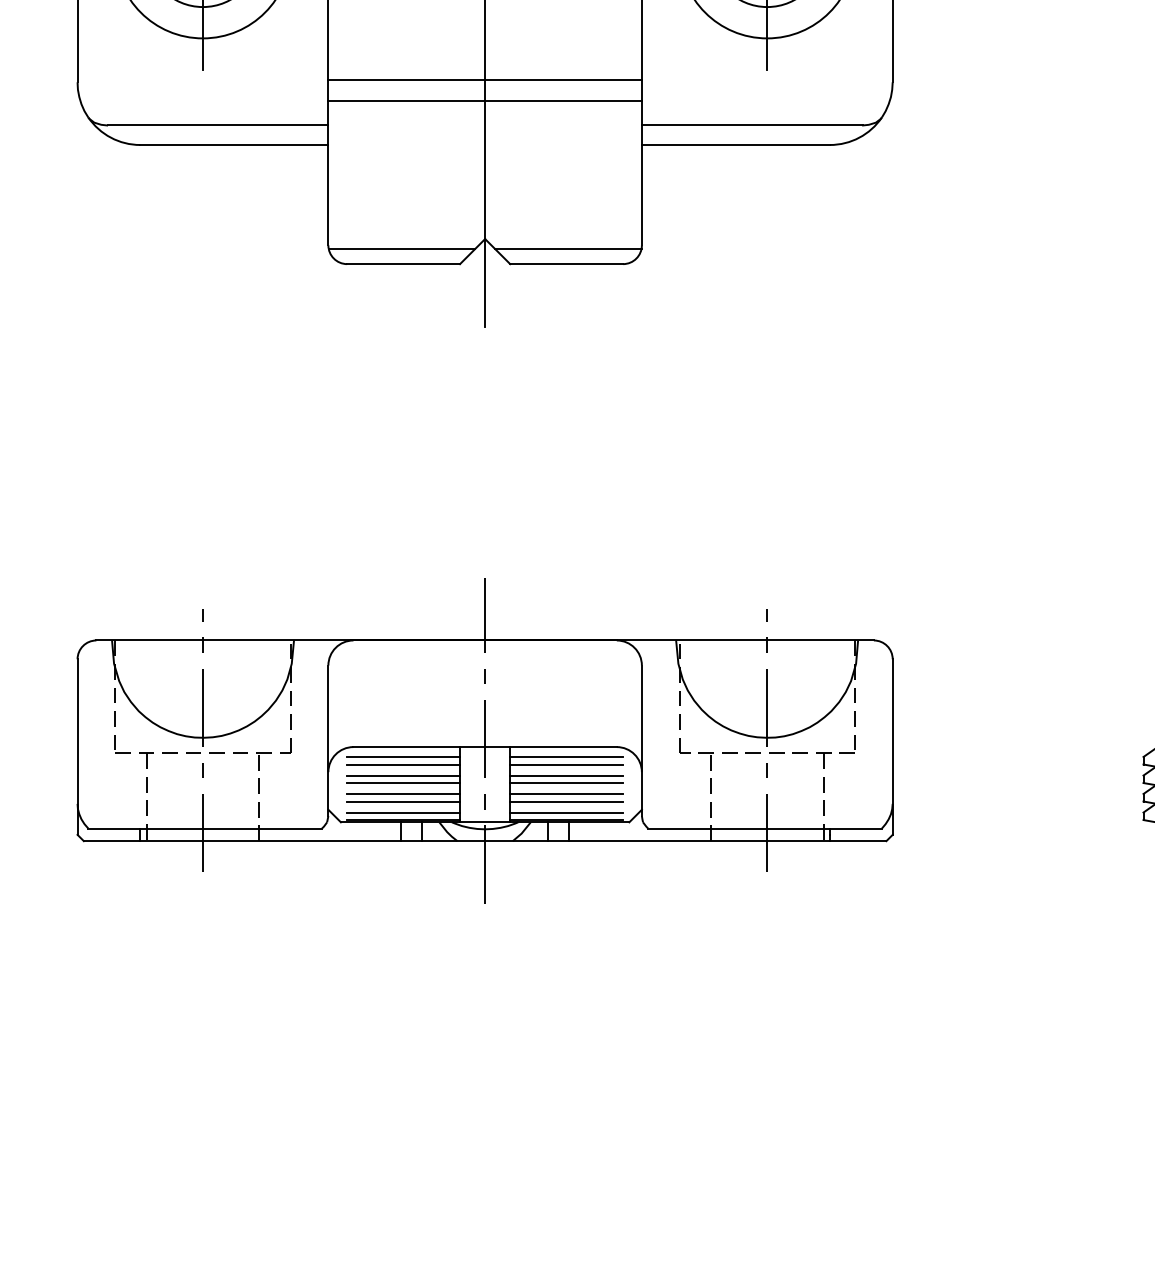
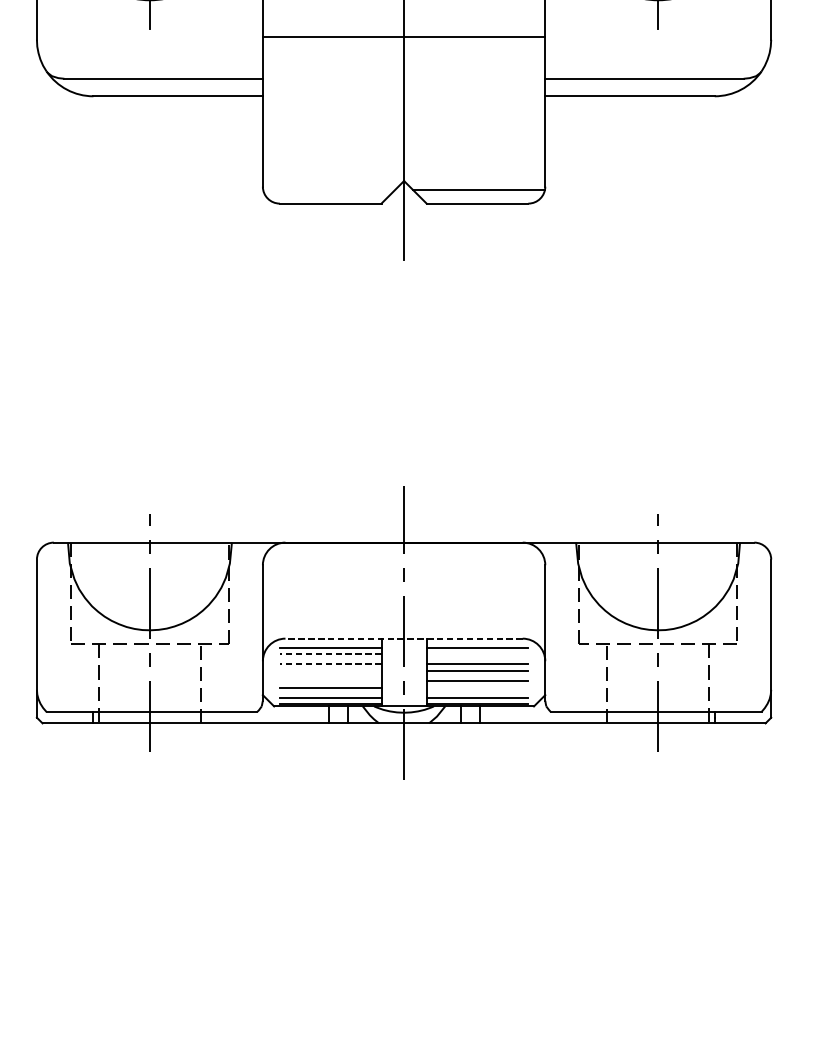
line: (484, 101) -> (403, 57), removed
line: (401, 249) -> (328, 190), removed
line: (485, 747) -> (404, 639), solid -> dashed
line: (403, 764) -> (330, 654), solid -> dashed
line: (566, 764) -> (477, 654), removed
line: (403, 775) -> (330, 664), solid -> dashed
line: (403, 783) -> (330, 671), removed
line: (403, 793) -> (330, 680), removed
line: (566, 801) -> (477, 687), removed

